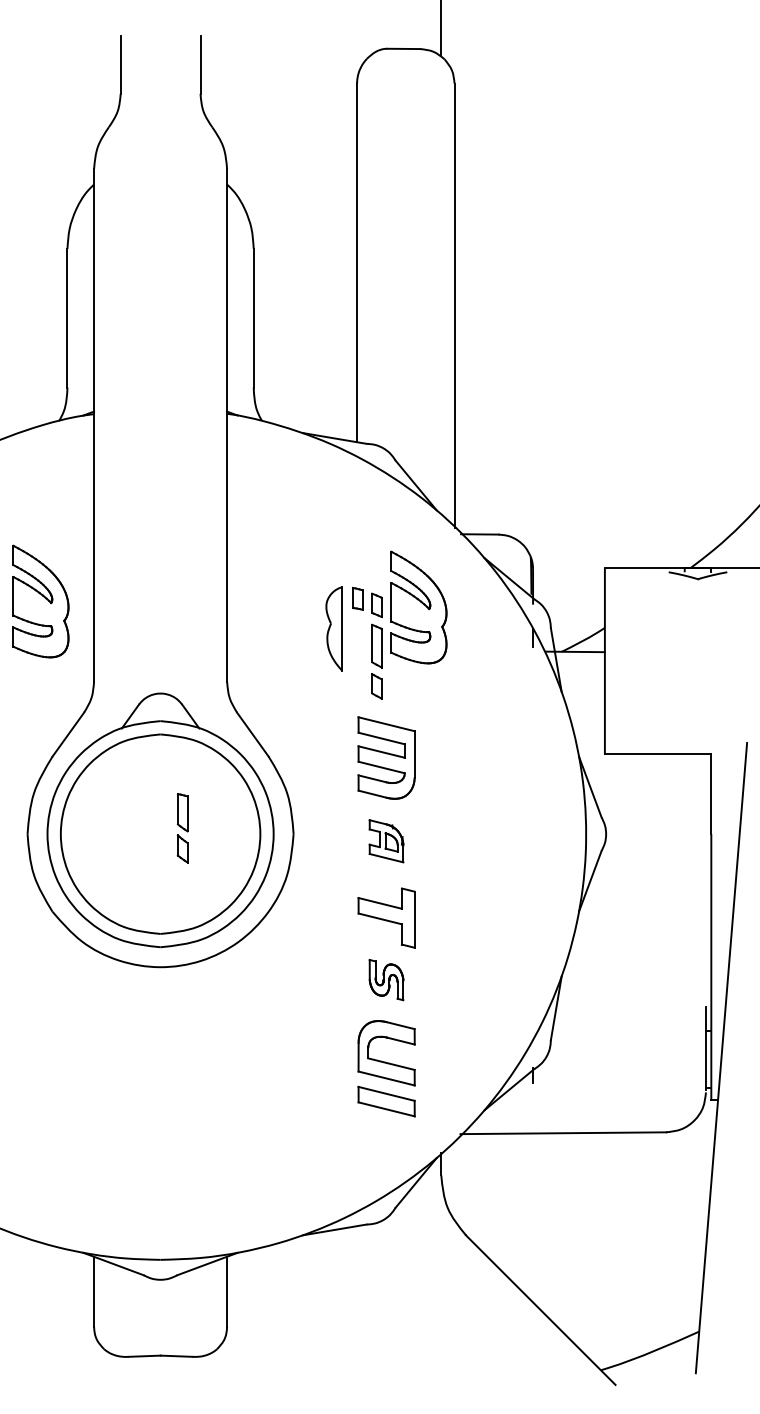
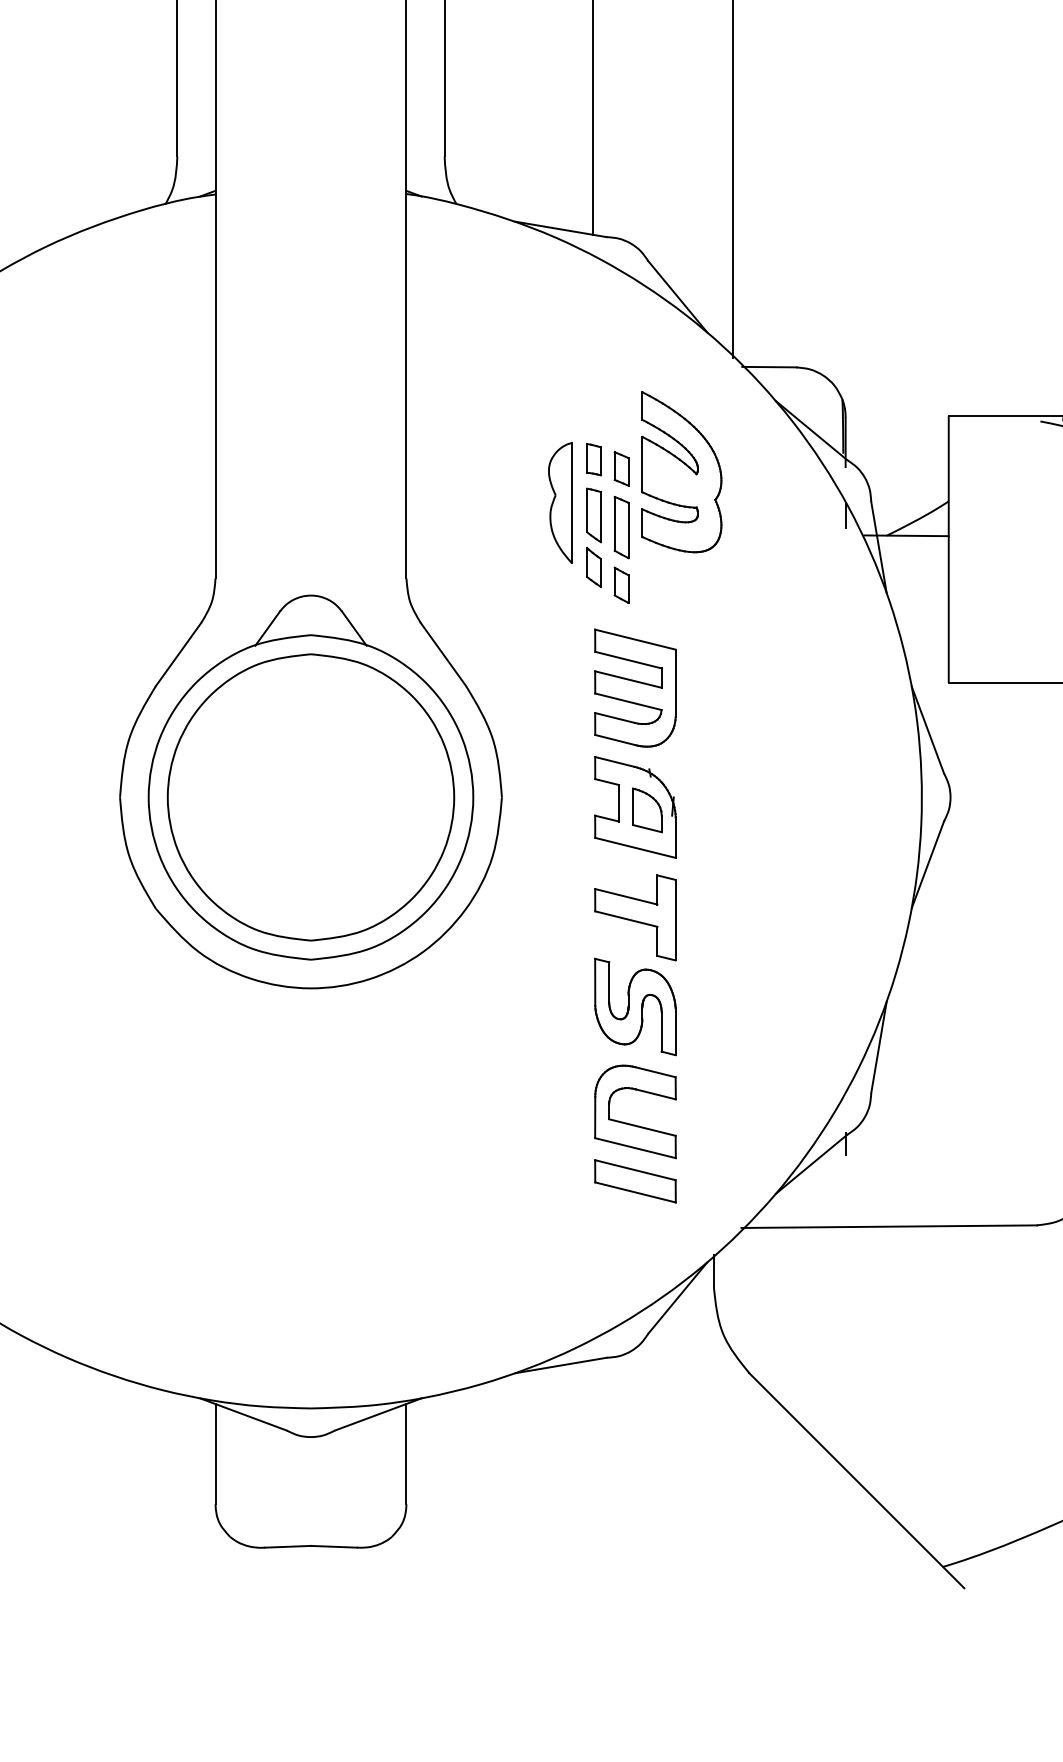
part: (40, 601) -> (138, 463), removed
part: (182, 828) -> (593, 538), moved
part: (386, 841) -> (635, 807), size x1.67
part: (386, 979) -> (635, 1006), size x1.67

